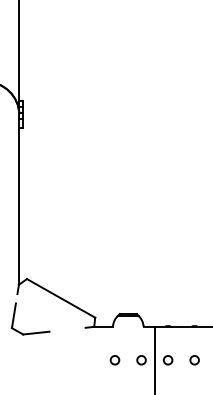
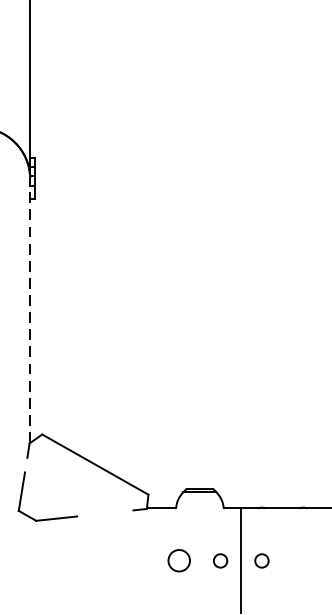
line: (19, 198) -> (30, 309), solid -> dashed
circle: (114, 360) -> (178, 561), size x1.6
circle: (194, 360) -> (303, 561), removed

